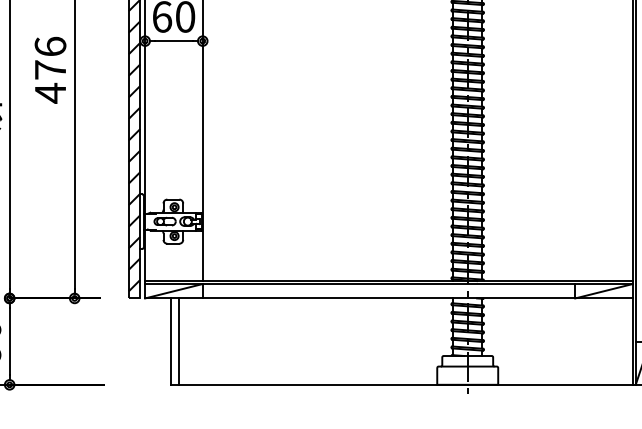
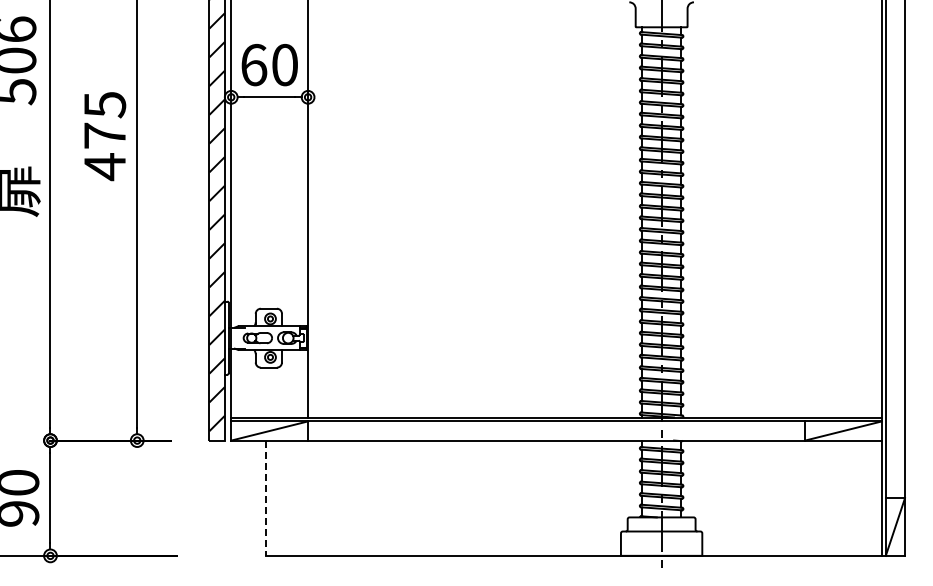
text: (50, 46) -> (104, 104), 476 -> 475
line: (170, 341) -> (265, 498), solid -> dashed
line: (179, 341) -> (276, 497), removed

